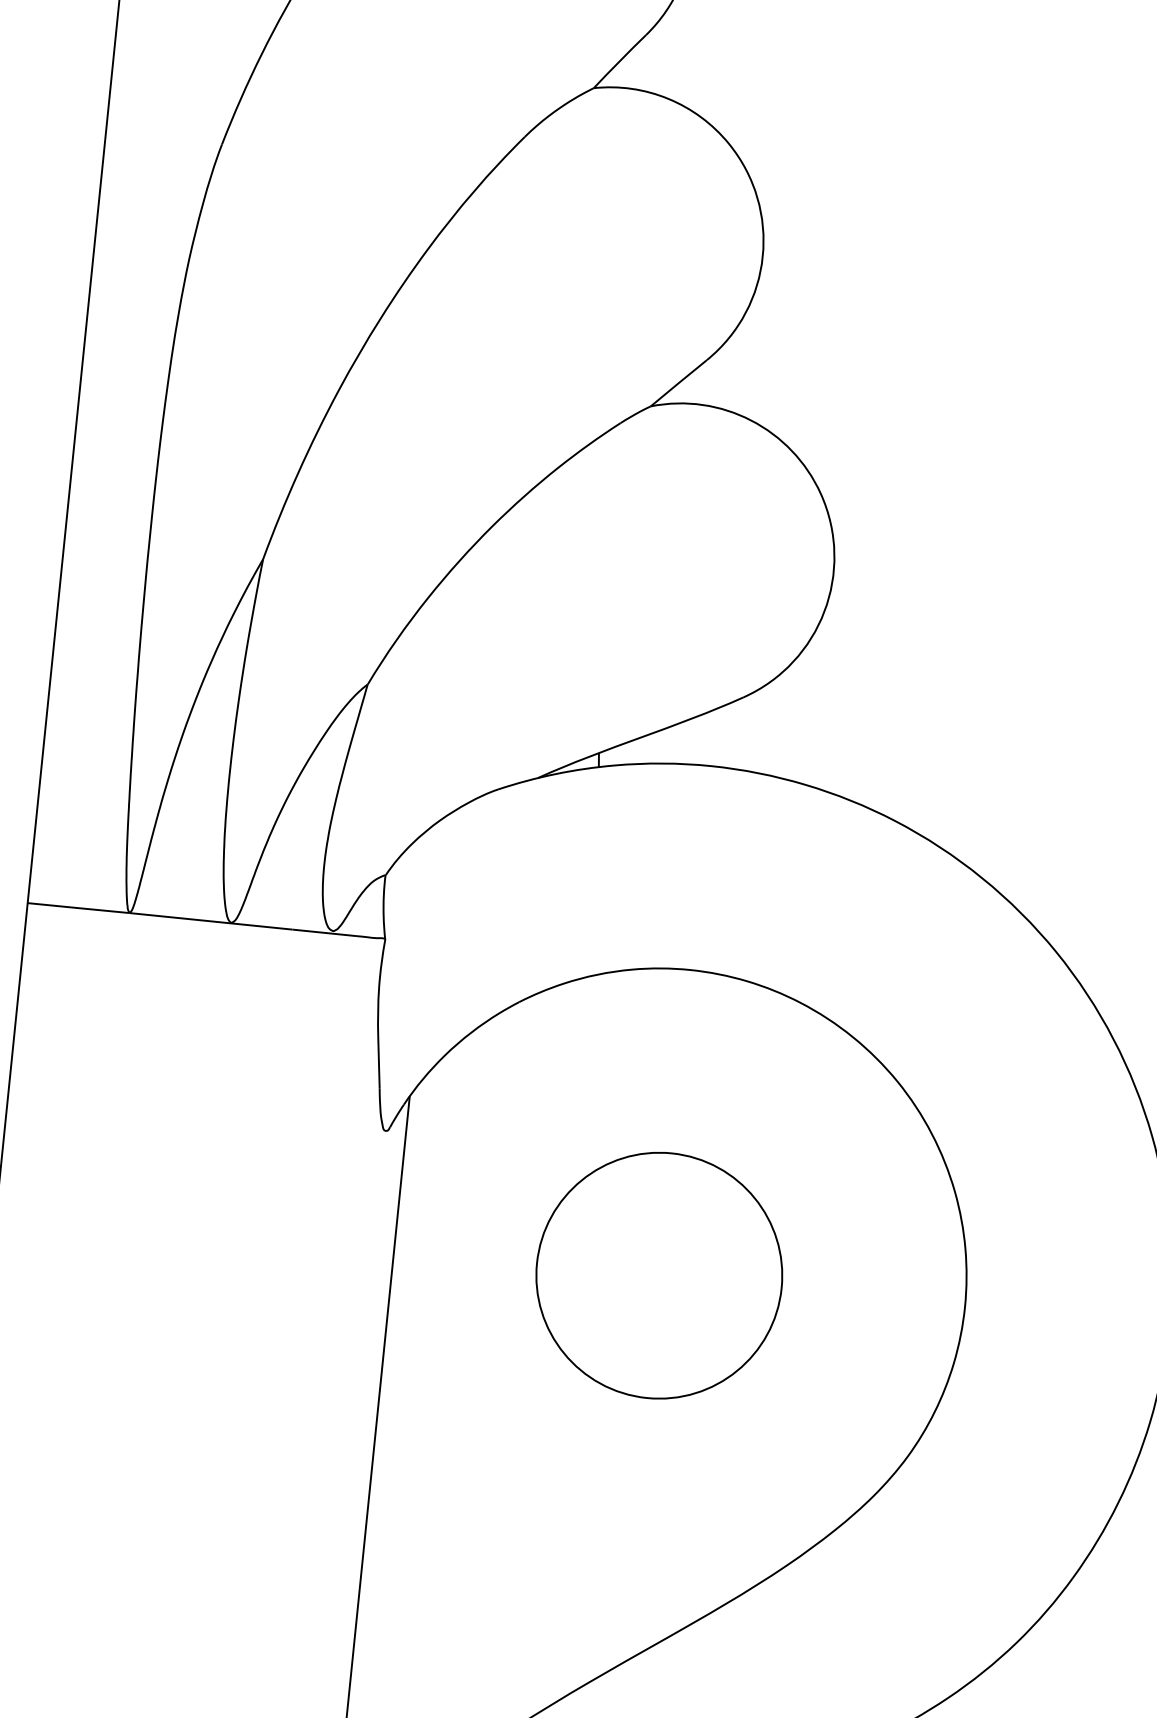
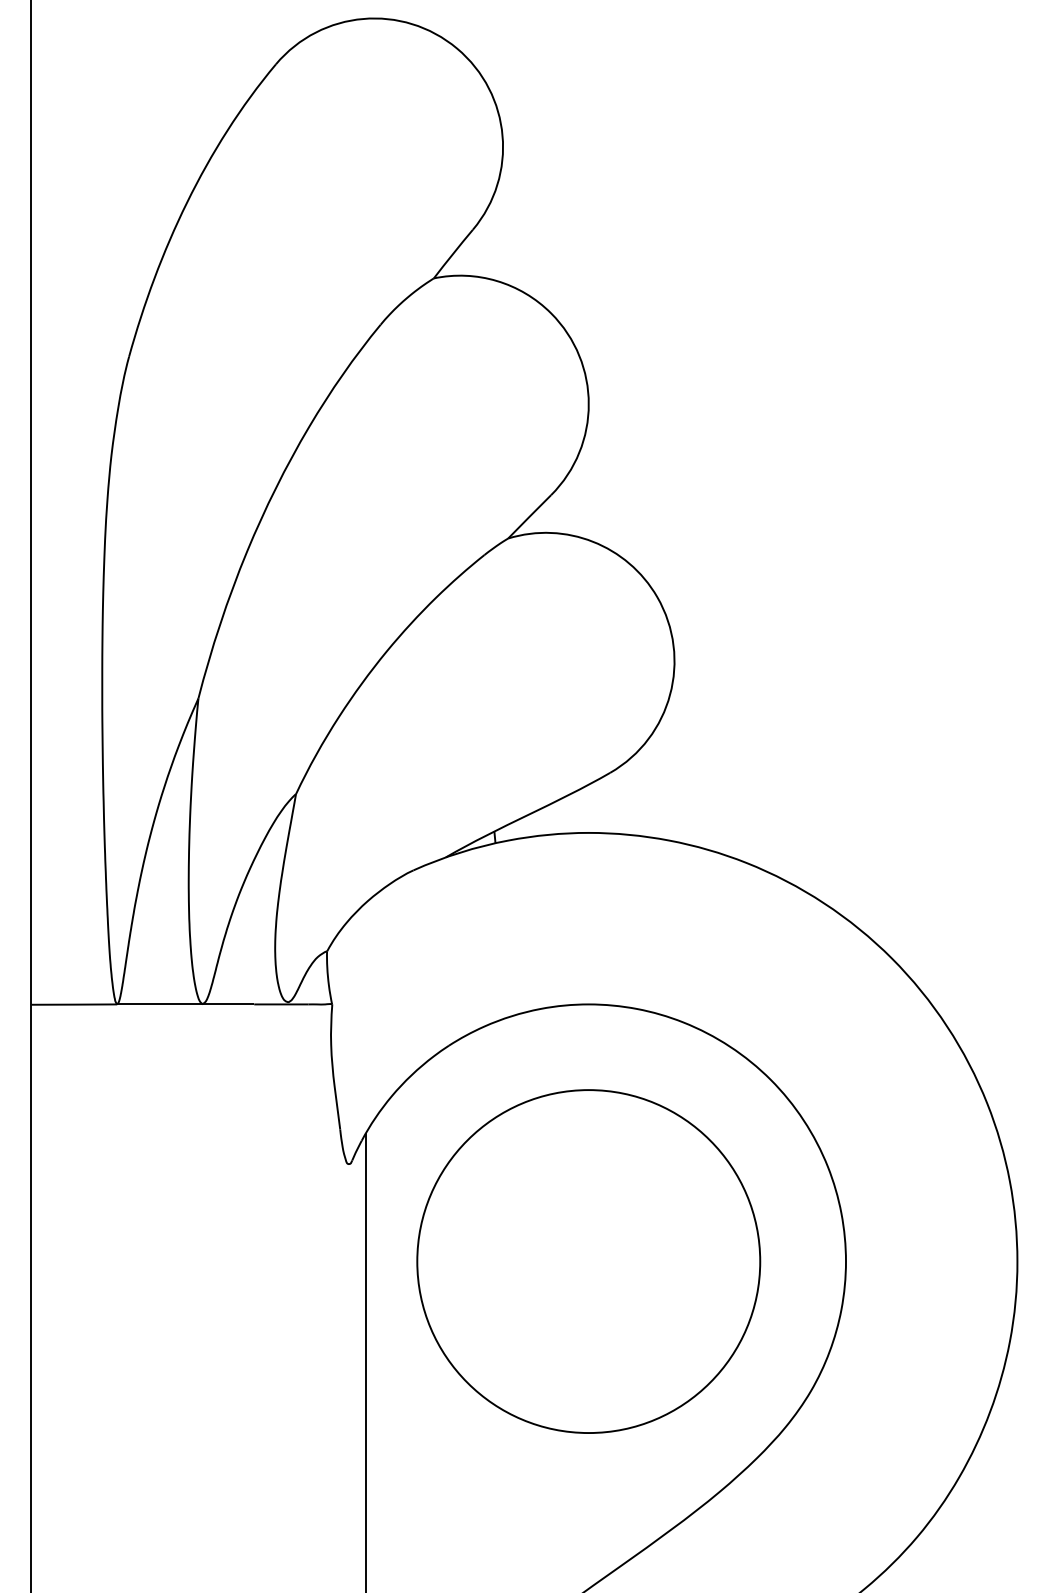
part: (658, 1275) -> (588, 1261), size x1.67

